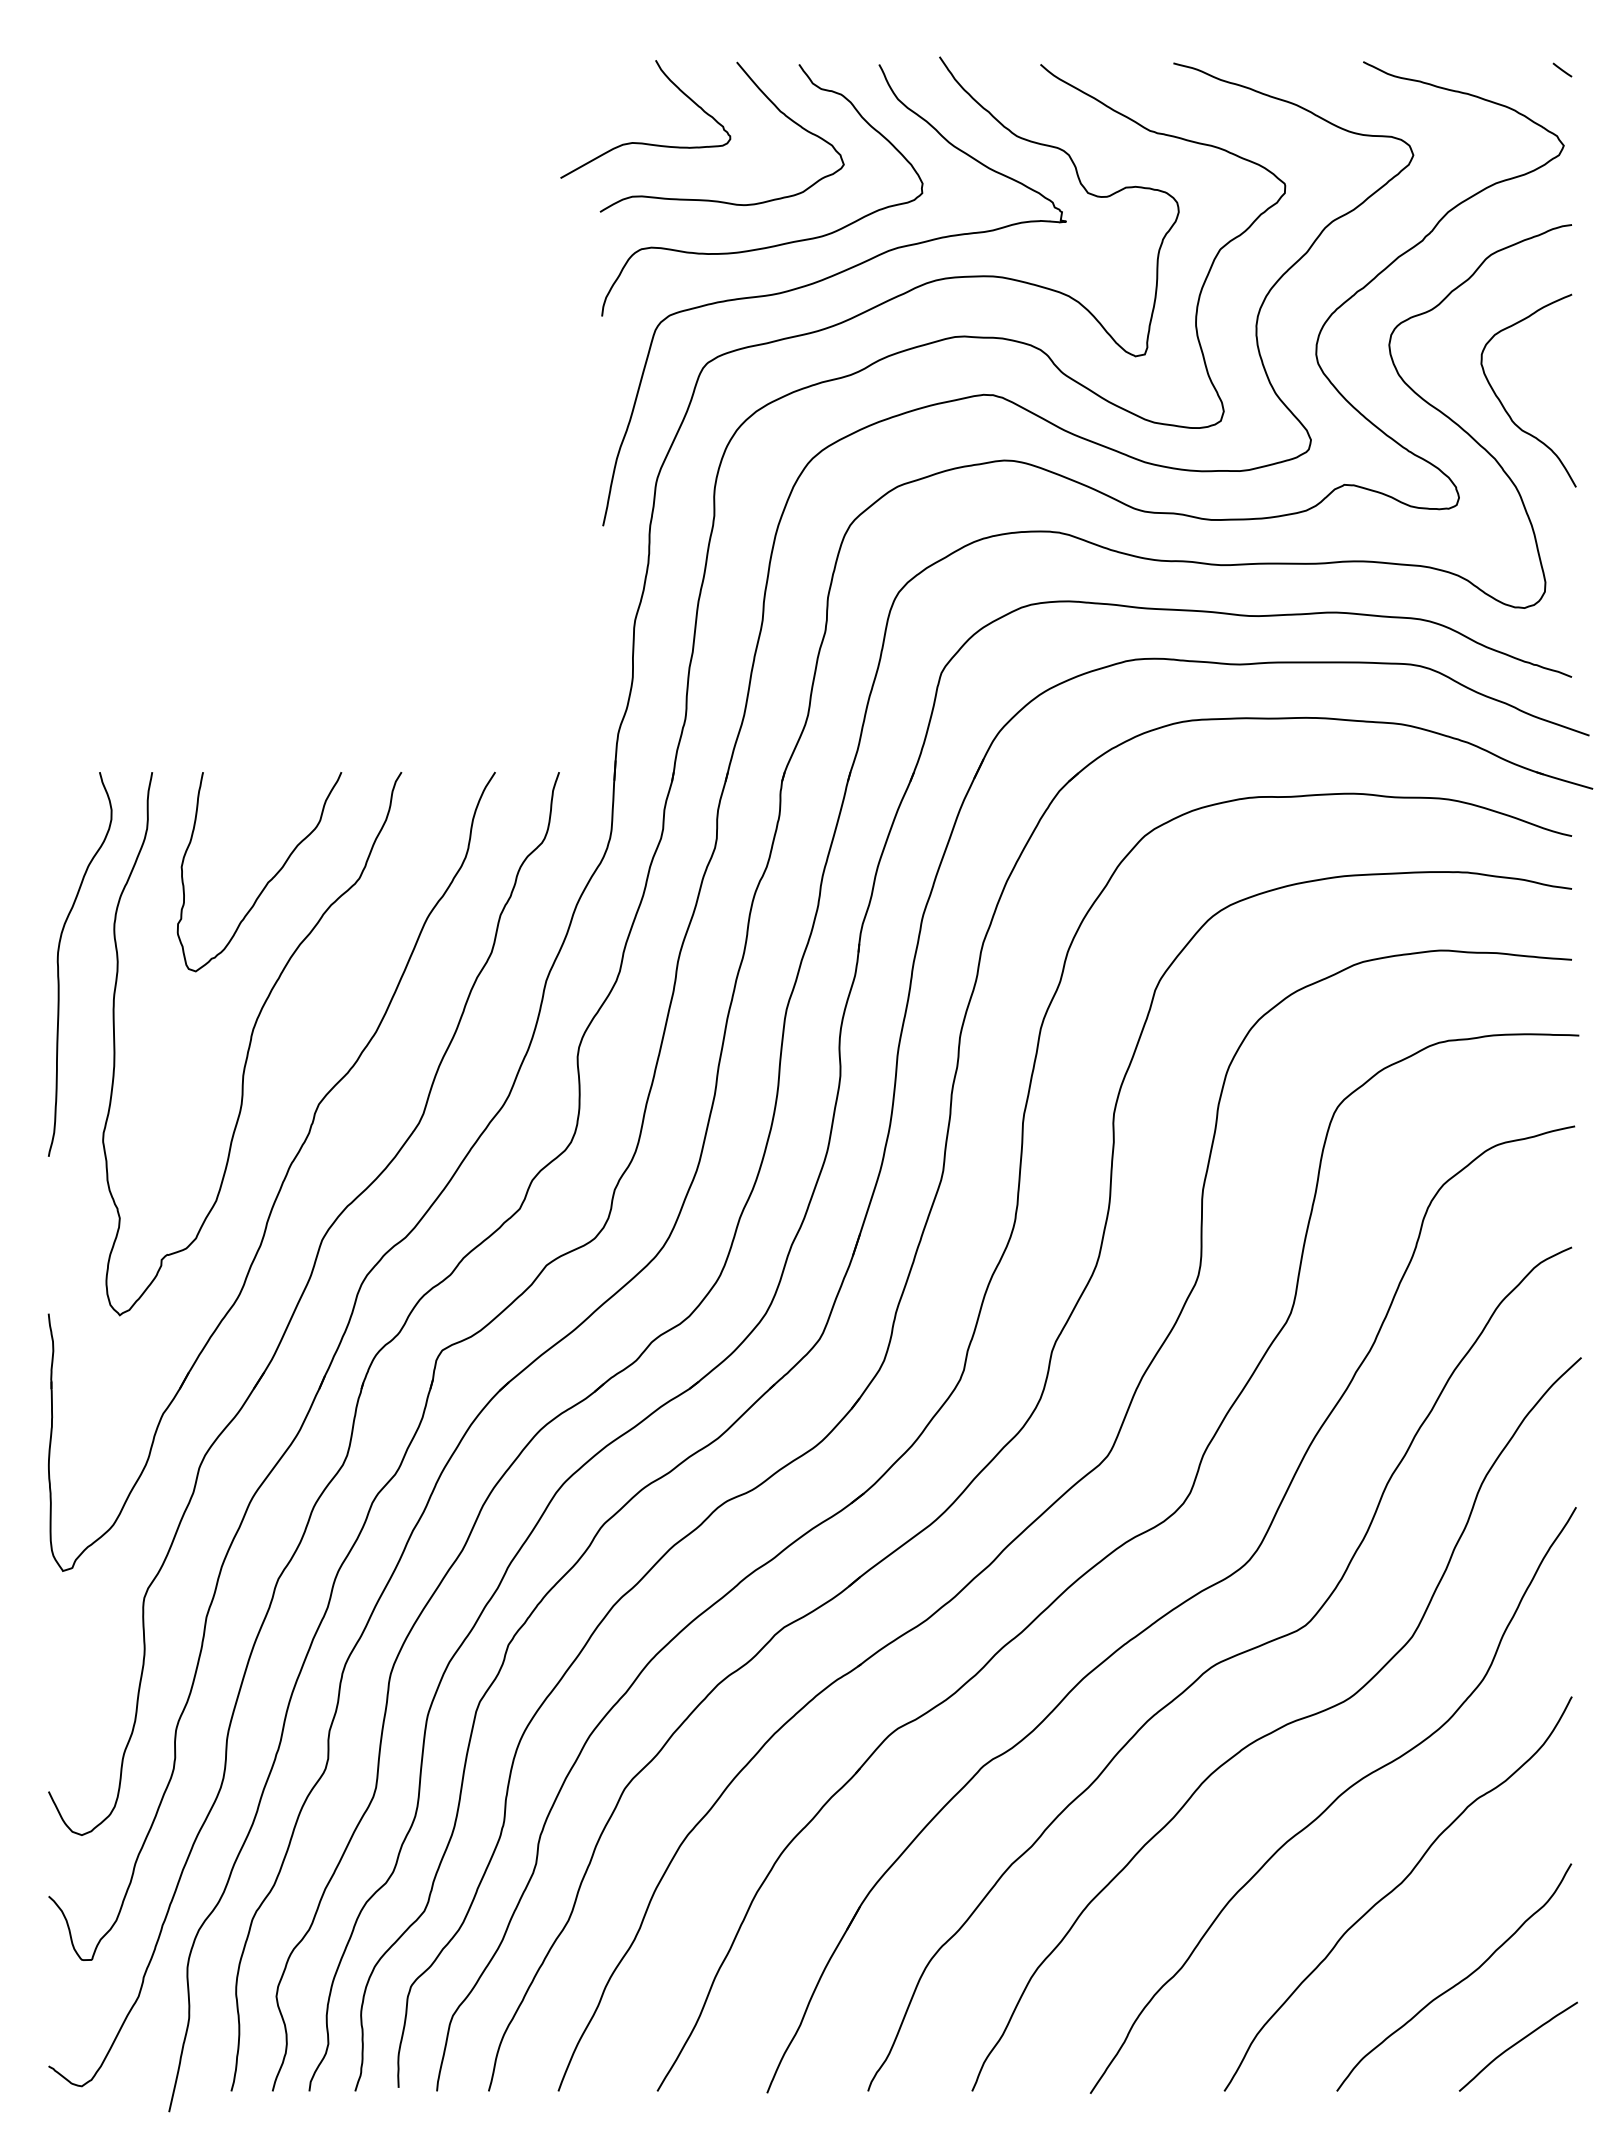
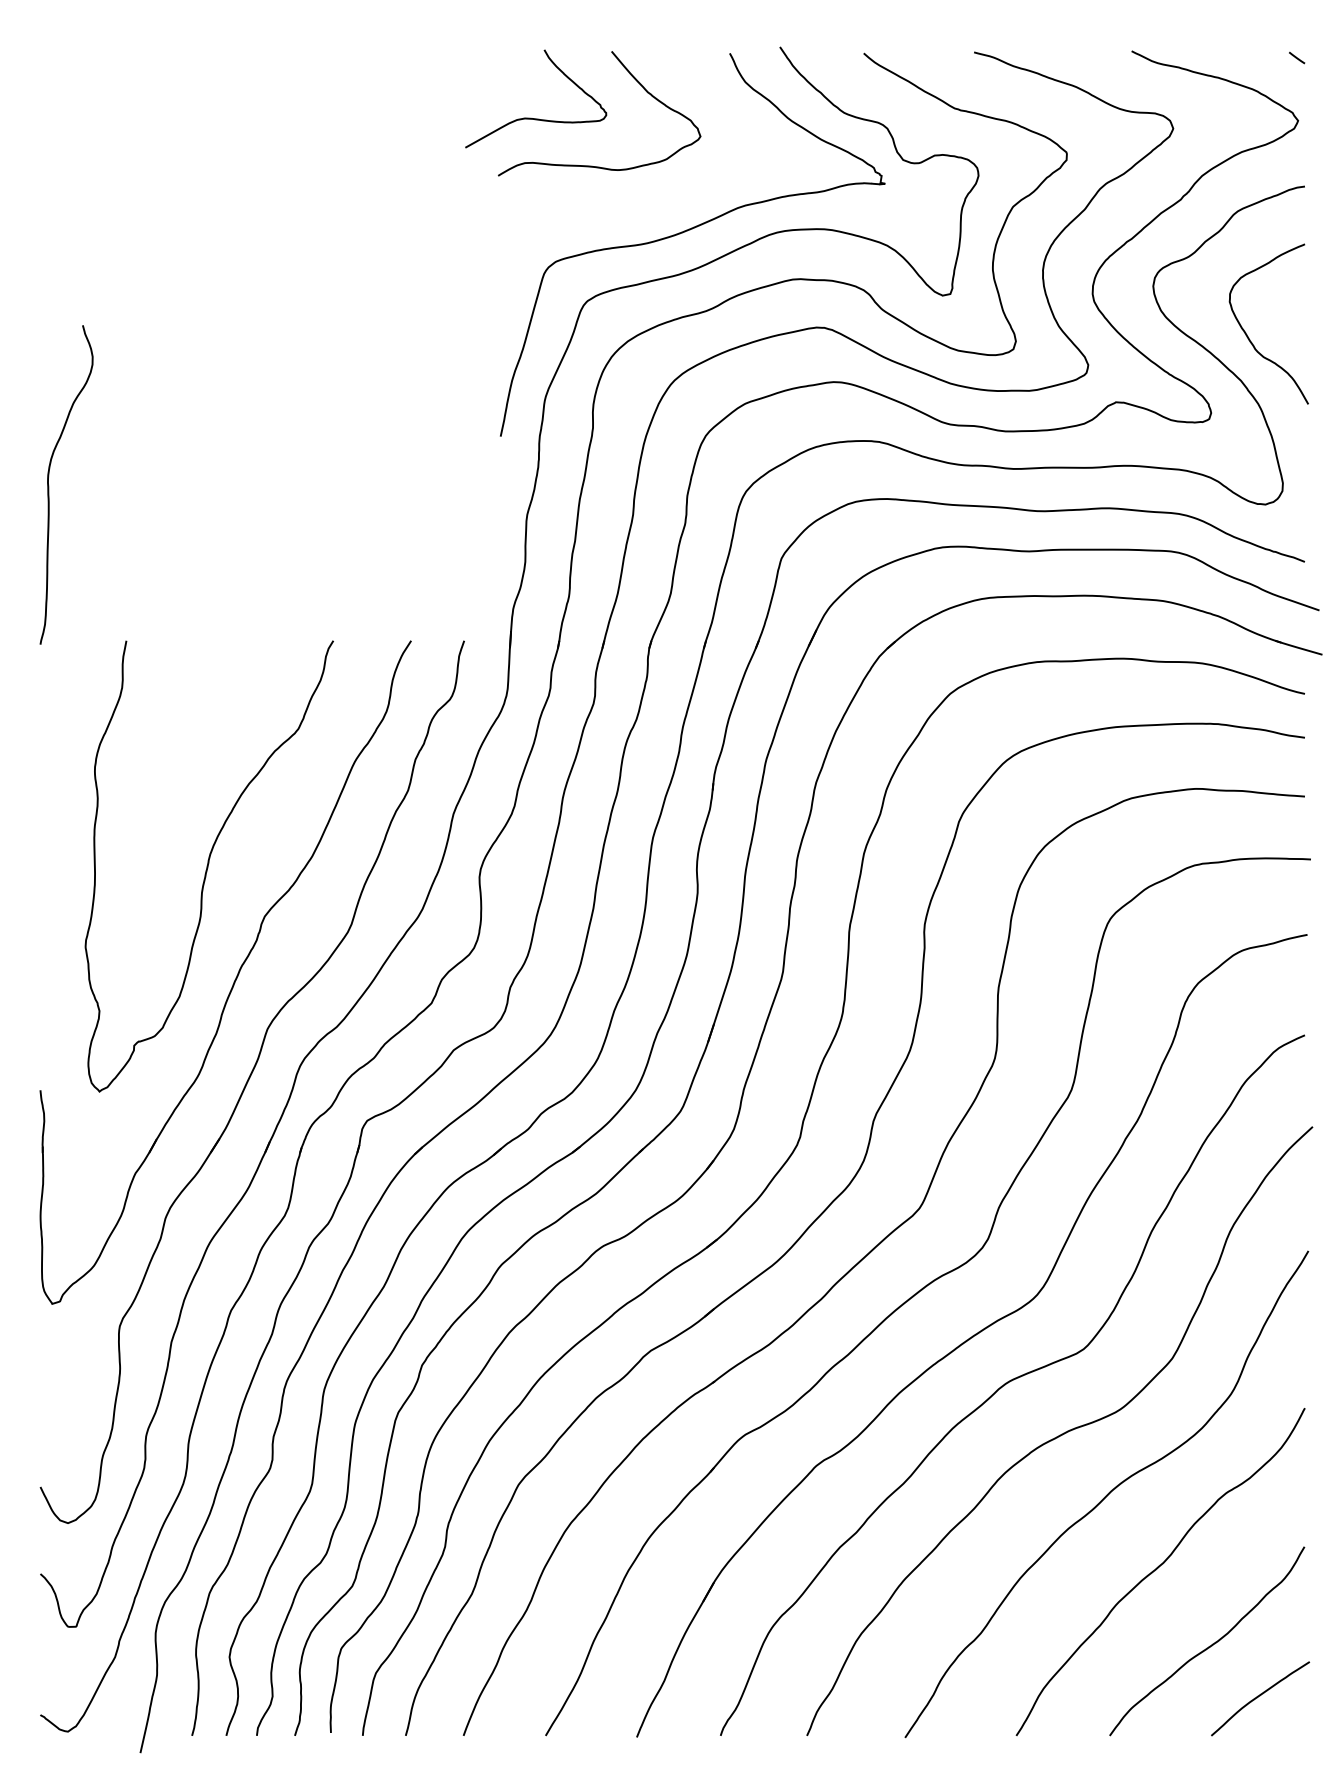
curve: (771, 245) -> (640, 203), removed
curve: (267, 881) -> (222, 731), removed
curve: (58, 964) -> (48, 485), moved

